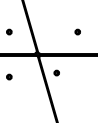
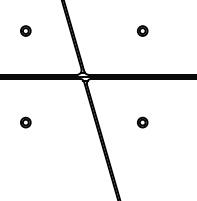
part: (77, 31) -> (142, 29), moved
part: (56, 72) -> (142, 121), moved

